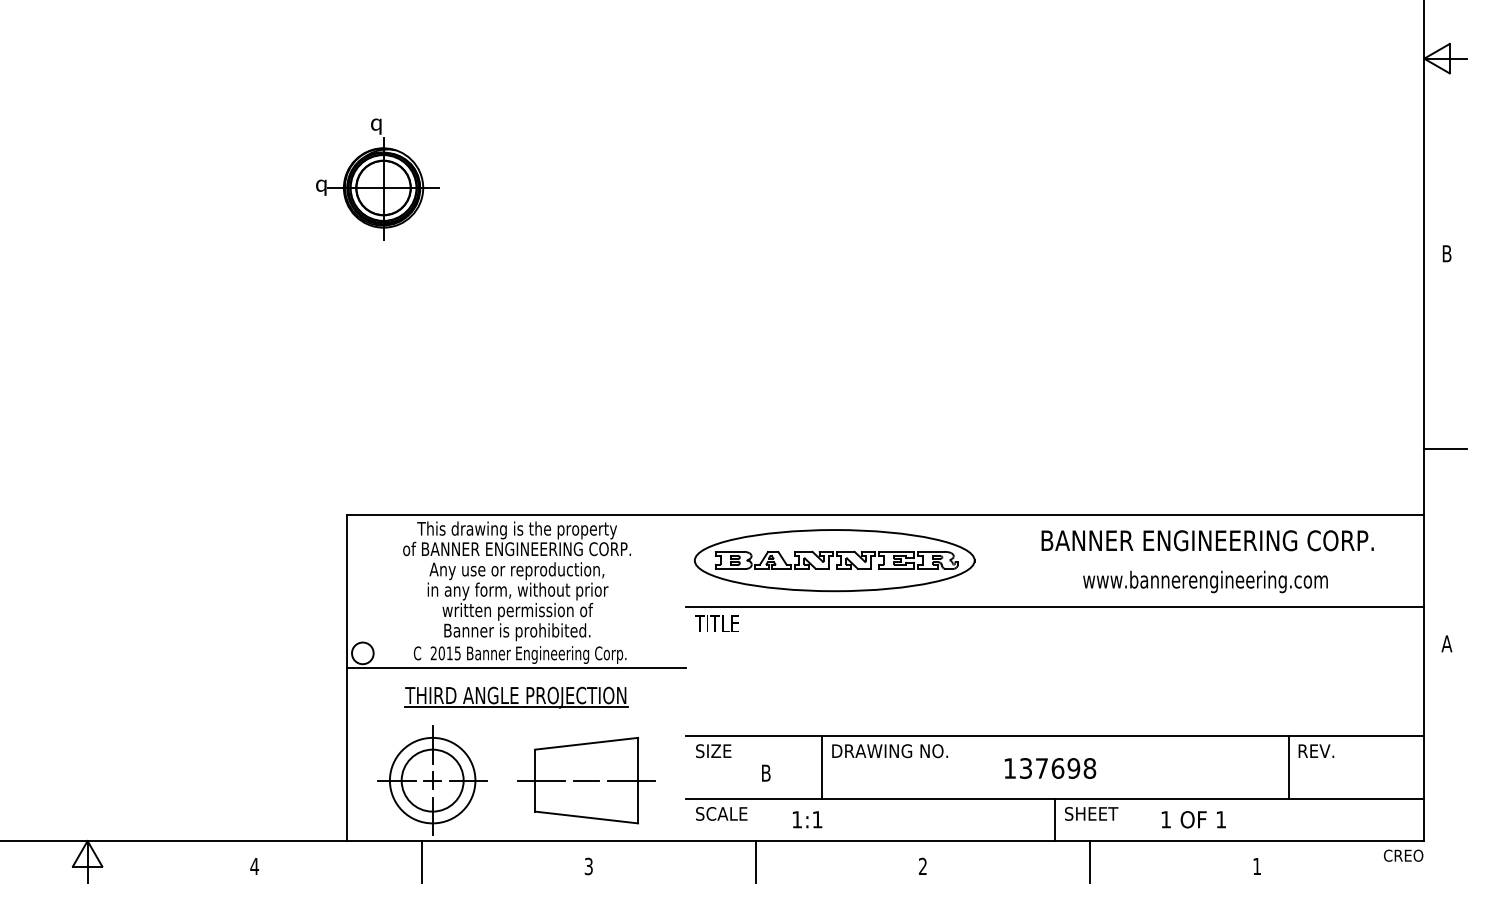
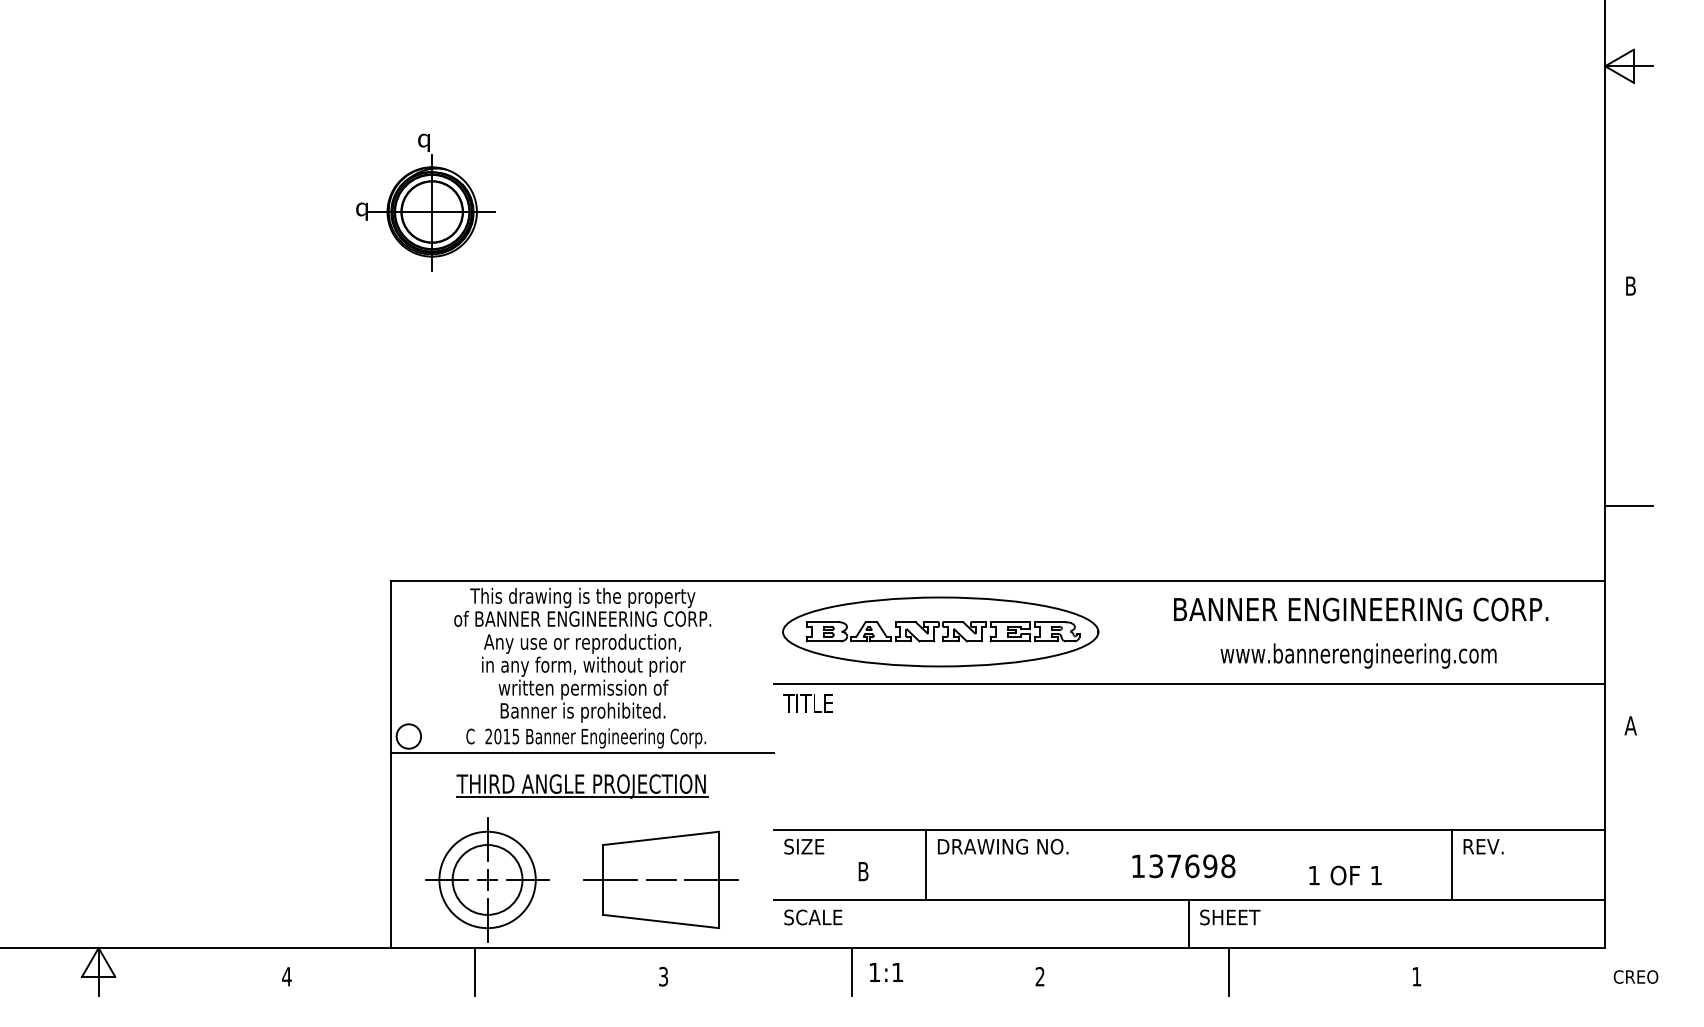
text: (807, 819) -> (886, 972), moved
text: (1193, 819) -> (1345, 875), moved
text: (1403, 855) -> (1635, 976), moved

